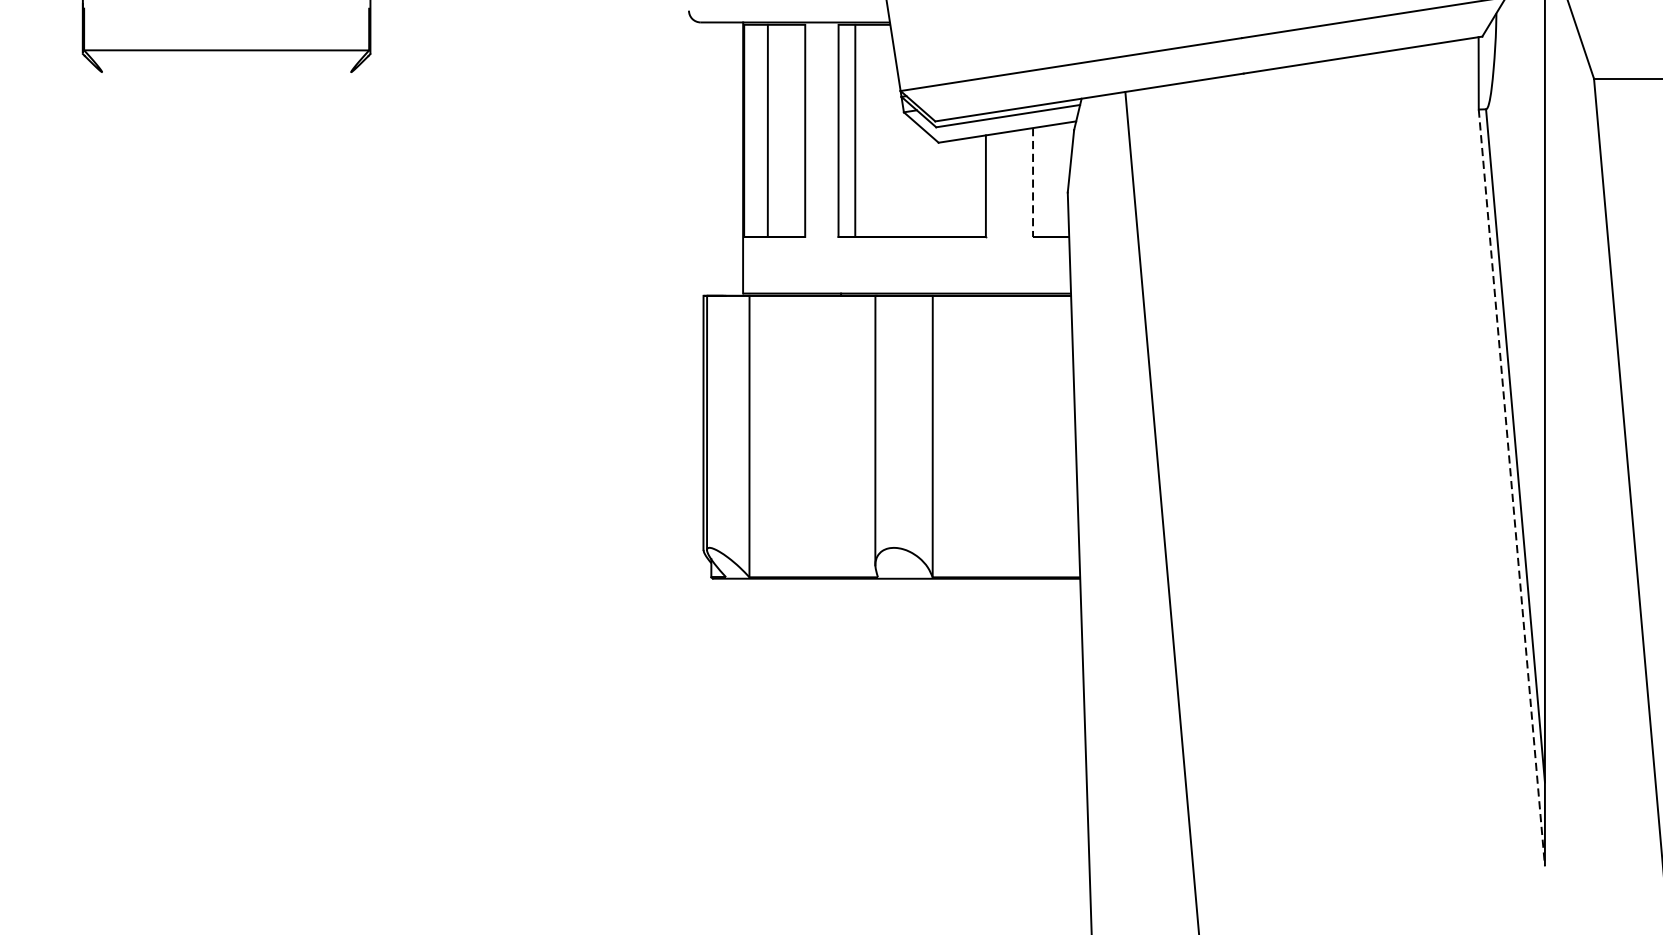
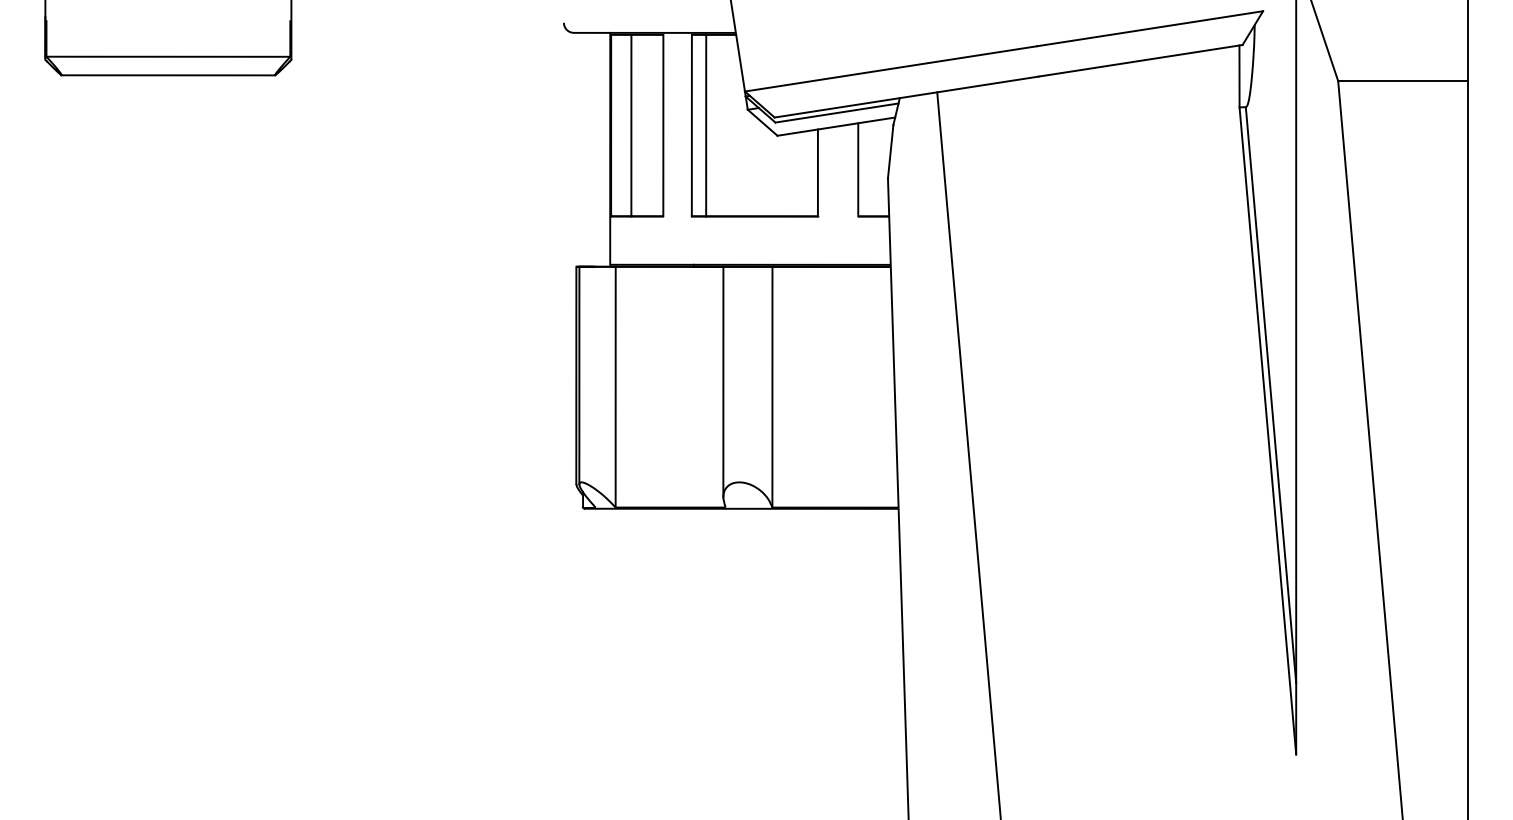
line: (226, 72) -> (168, 75), added
line: (1033, 182) -> (858, 169), dashed -> solid
line: (1511, 488) -> (1267, 431), dashed -> solid

